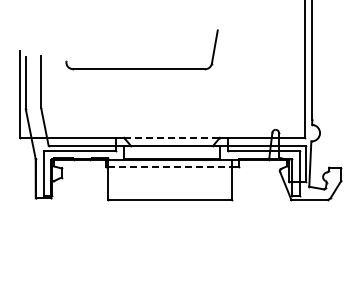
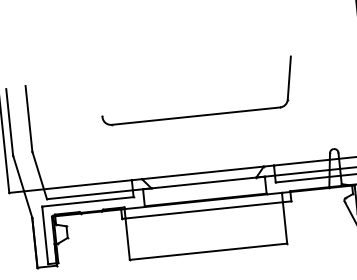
part: (141, 68) -> (198, 115), moved
line: (172, 137) -> (203, 172), dashed -> solid
line: (170, 167) -> (204, 210), dashed -> solid

